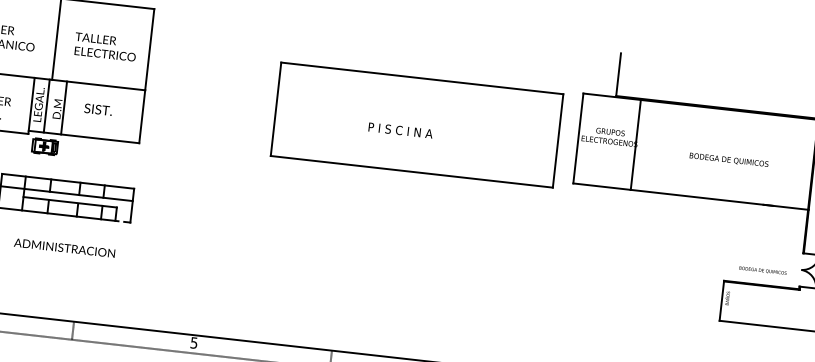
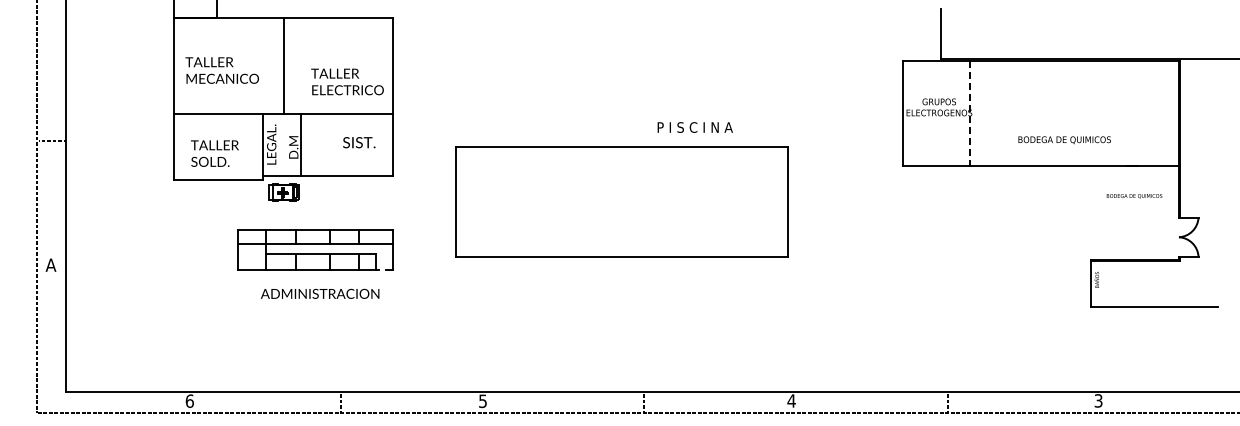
text: (105, 46) -> (347, 81), moved
line: (46, 106) -> (280, 145), removed
text: (98, 109) -> (359, 142), moved
part: (417, 124) -> (621, 201), moved
line: (635, 144) -> (970, 113), solid -> dashed
text: (728, 160) -> (1064, 140), moved
text: (65, 247) -> (320, 293), moved
text: (762, 271) -> (1134, 196), moved

